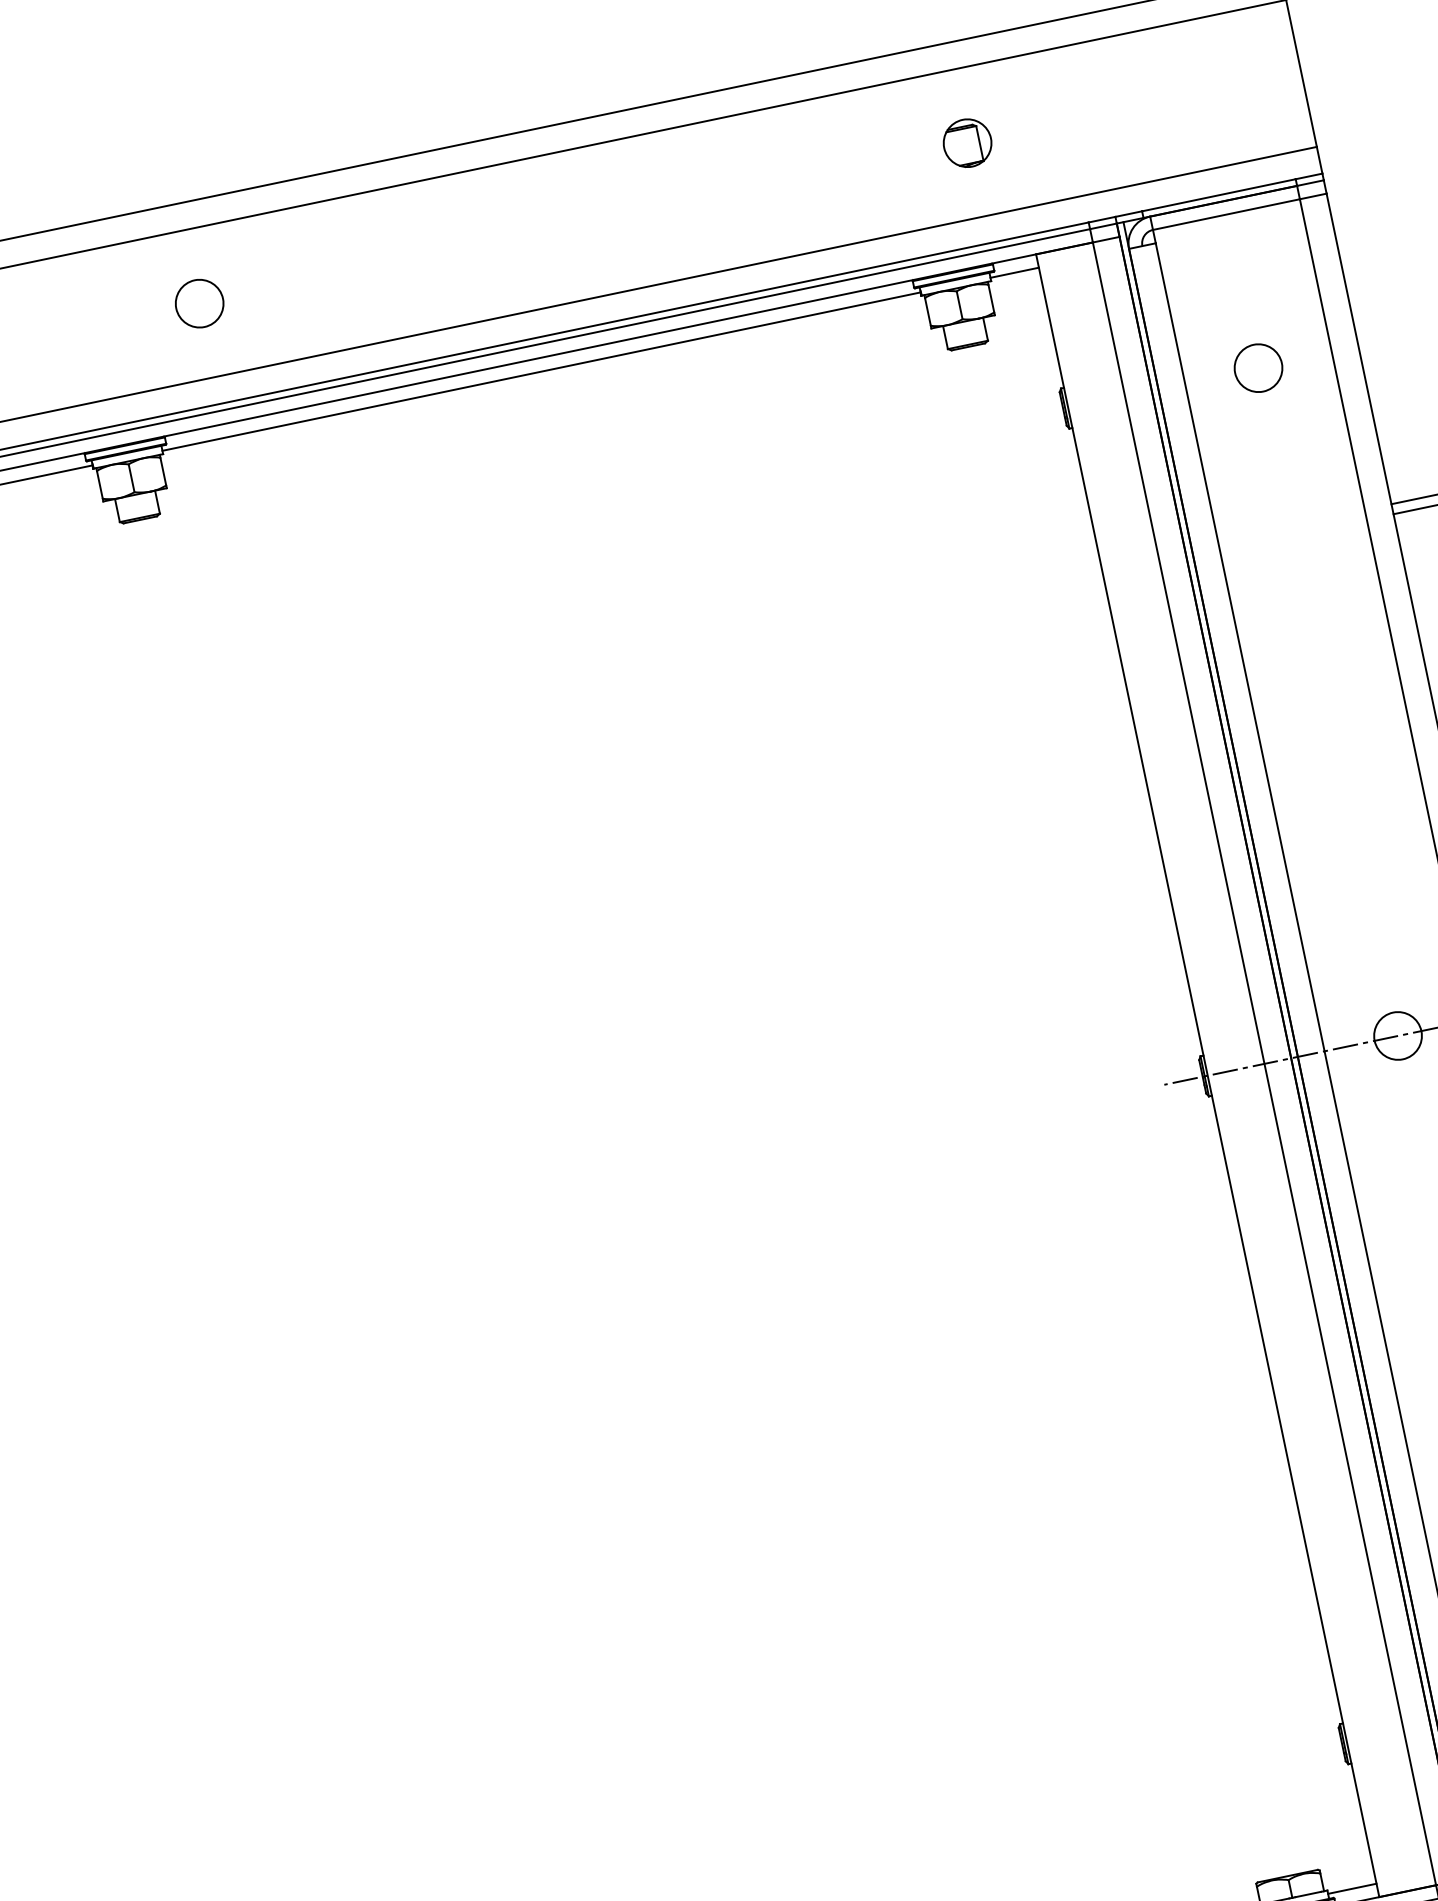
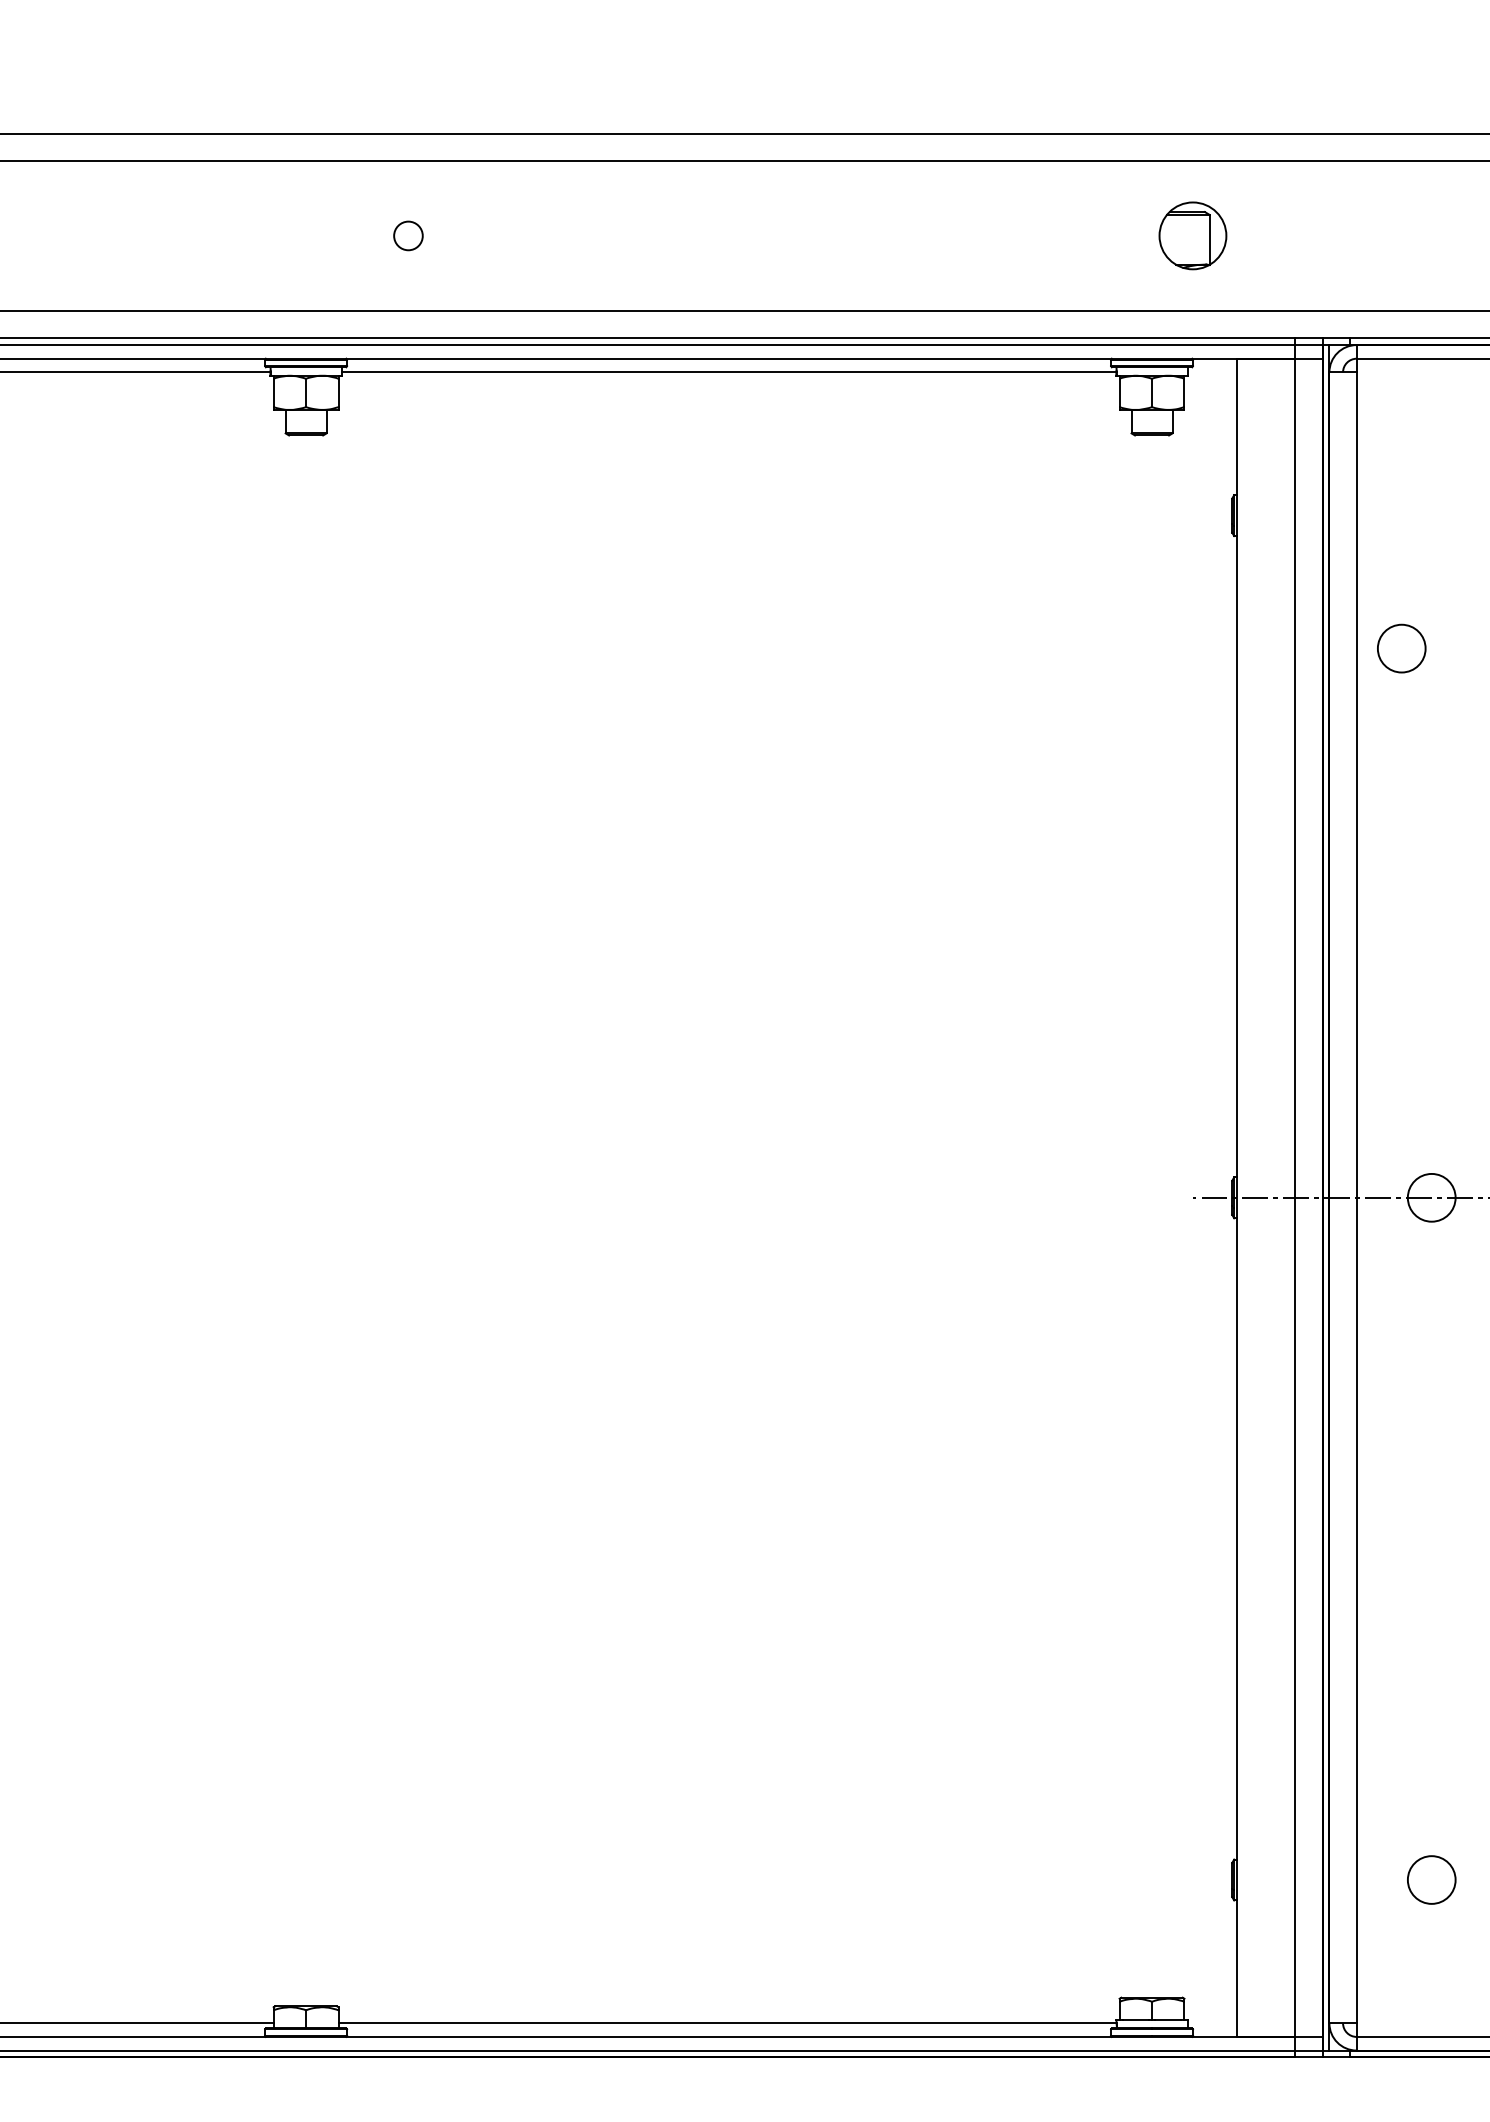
part: (967, 142) -> (1192, 235), size x1.4
line: (1014, 272) -> (1212, 372), removed
circle: (199, 303) -> (408, 235), size x0.6
circle: (1258, 368) -> (1401, 648), moved
line: (1352, 1889) -> (1212, 2023), removed

